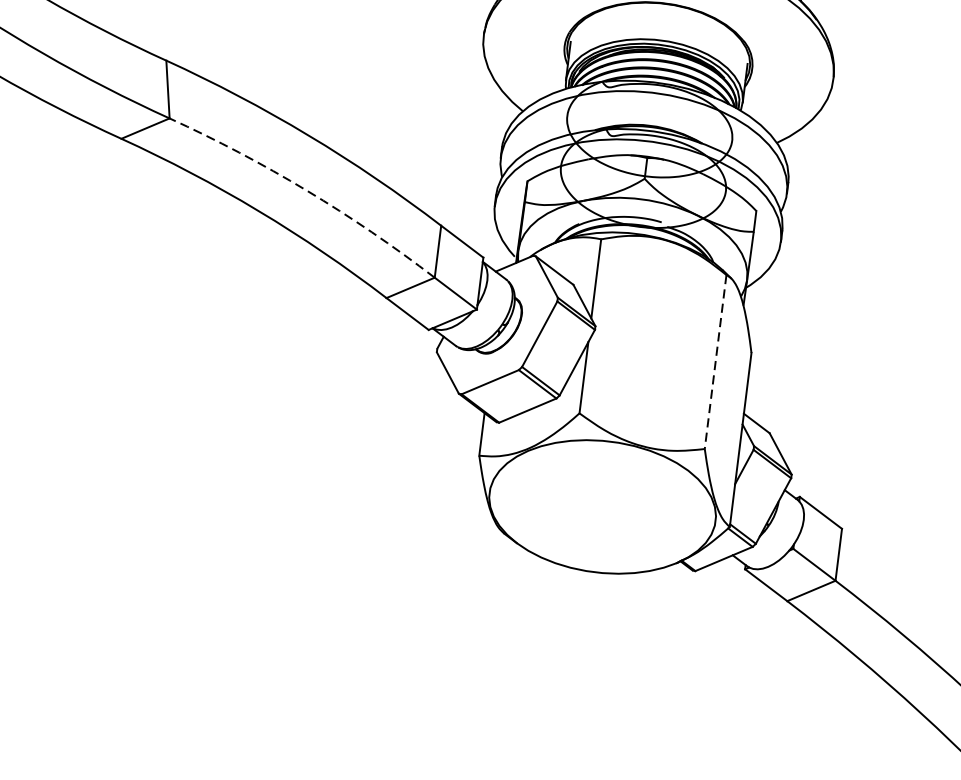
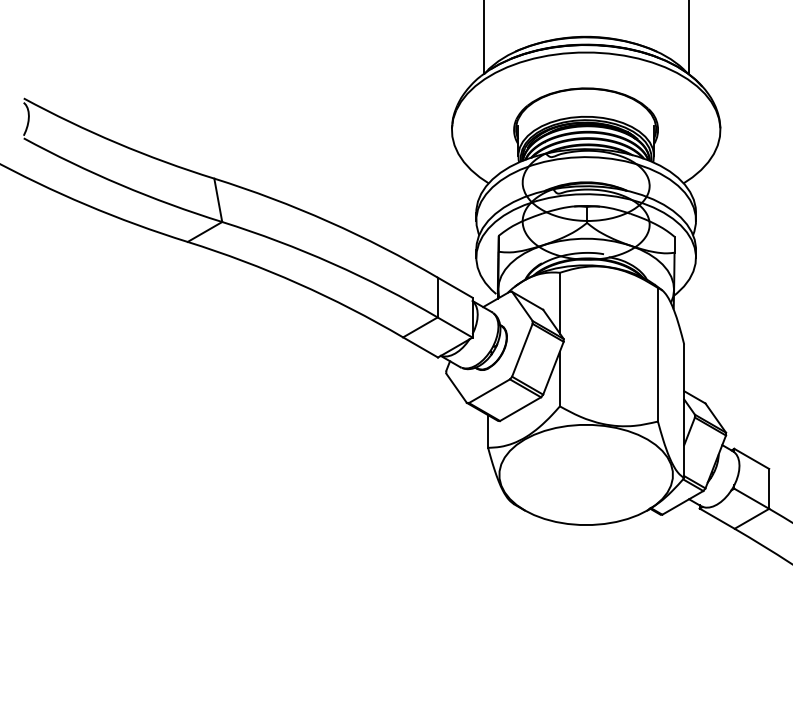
arc: (306, 190) -> (332, 263), dashed -> solid
line: (715, 361) -> (657, 354), dashed -> solid

